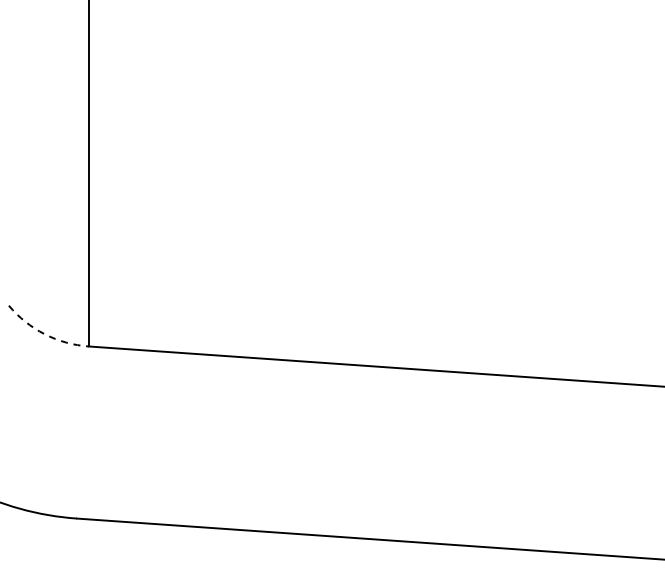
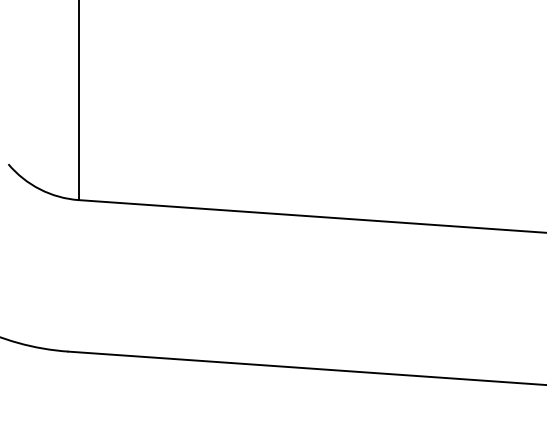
arc: (44, 334) -> (39, 189), dashed -> solid

